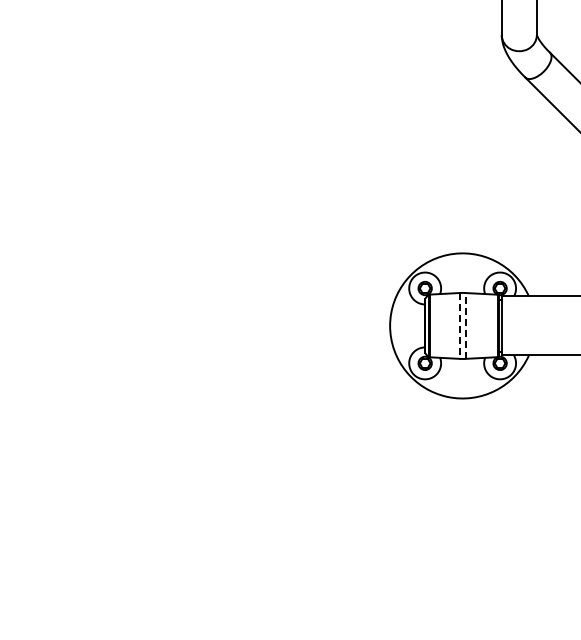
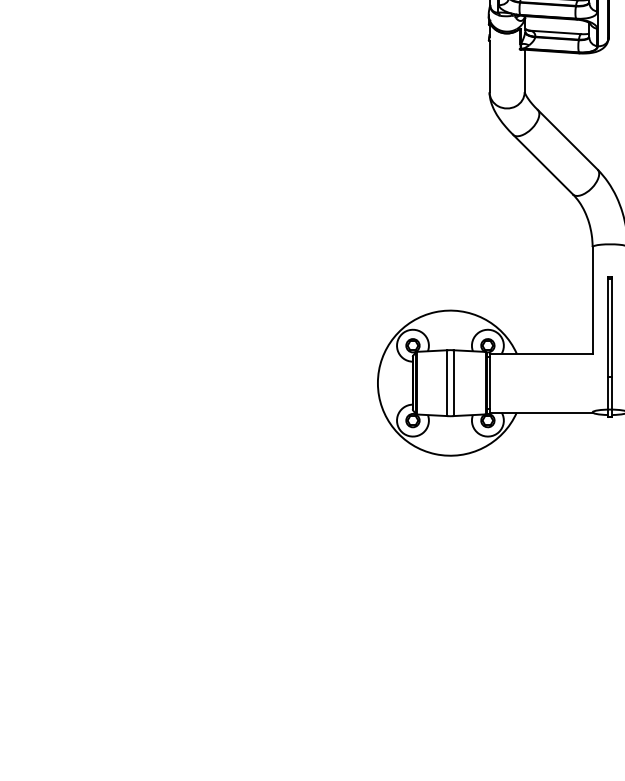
line: (459, 326) -> (447, 383), dashed -> solid
line: (465, 326) -> (453, 383), dashed -> solid

